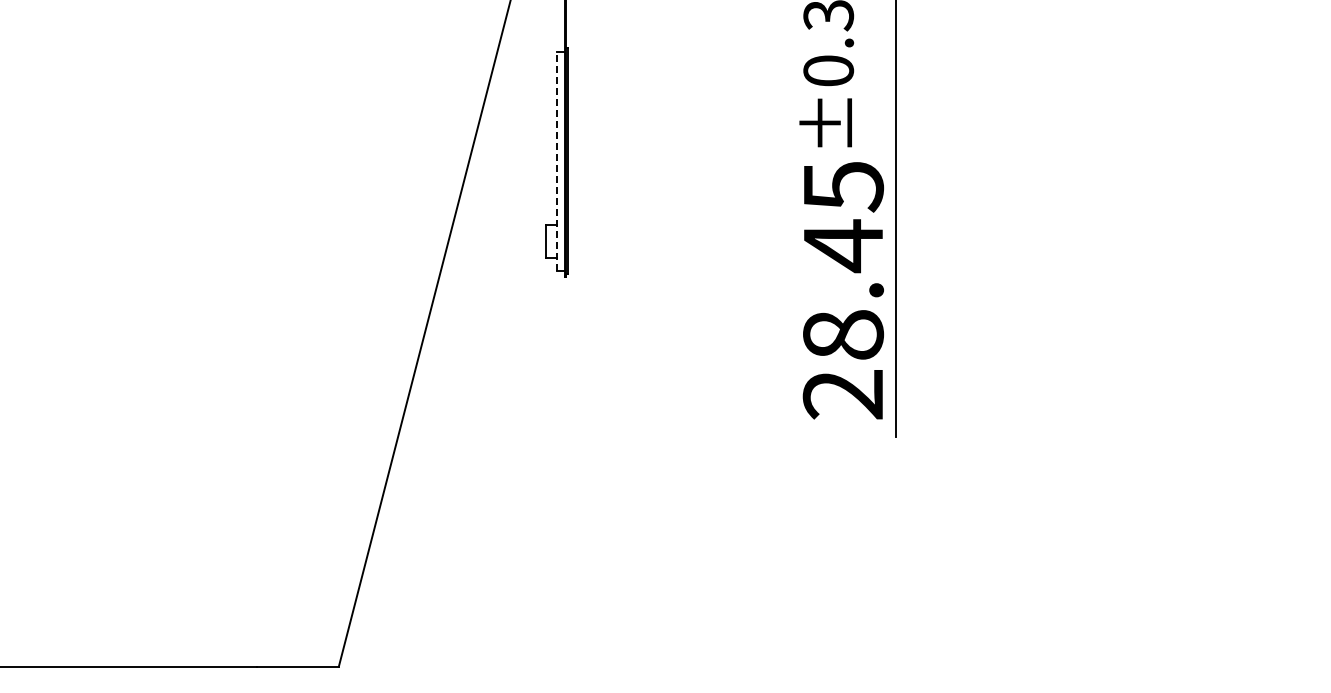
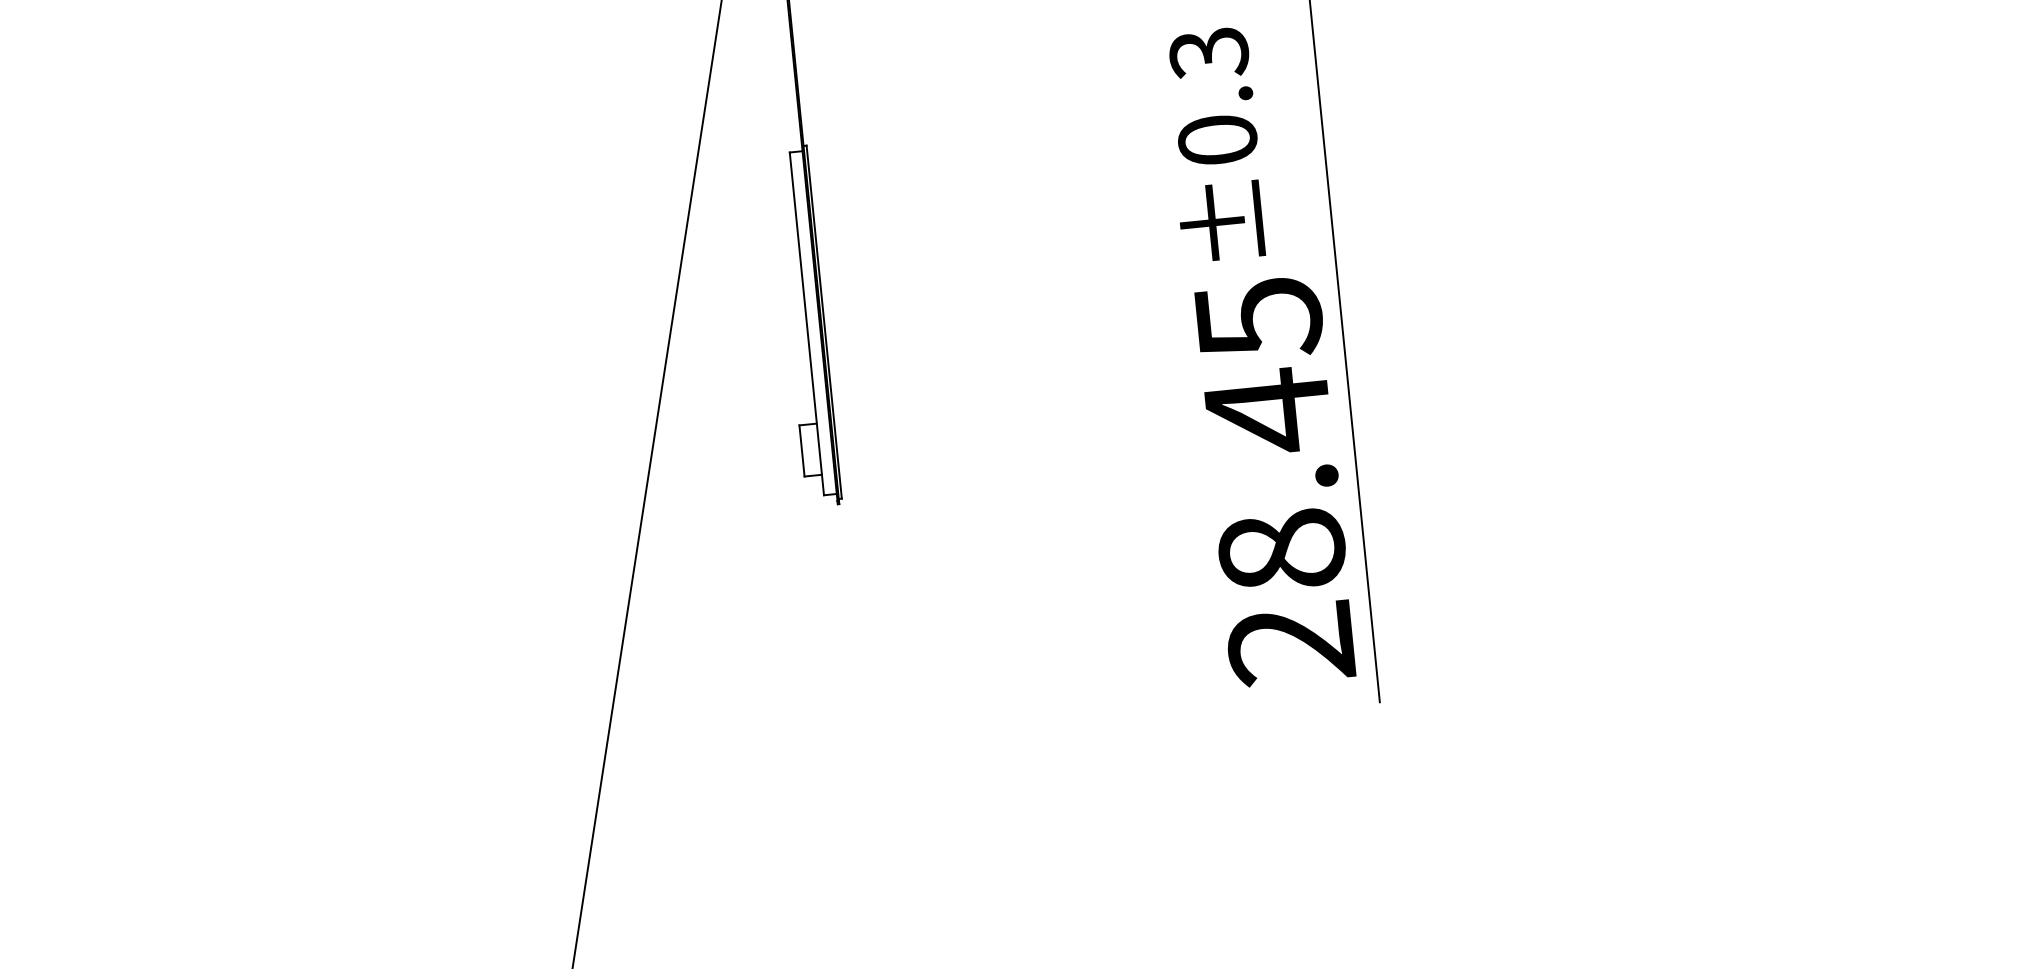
line: (556, 161) -> (806, 324), dashed -> solid

